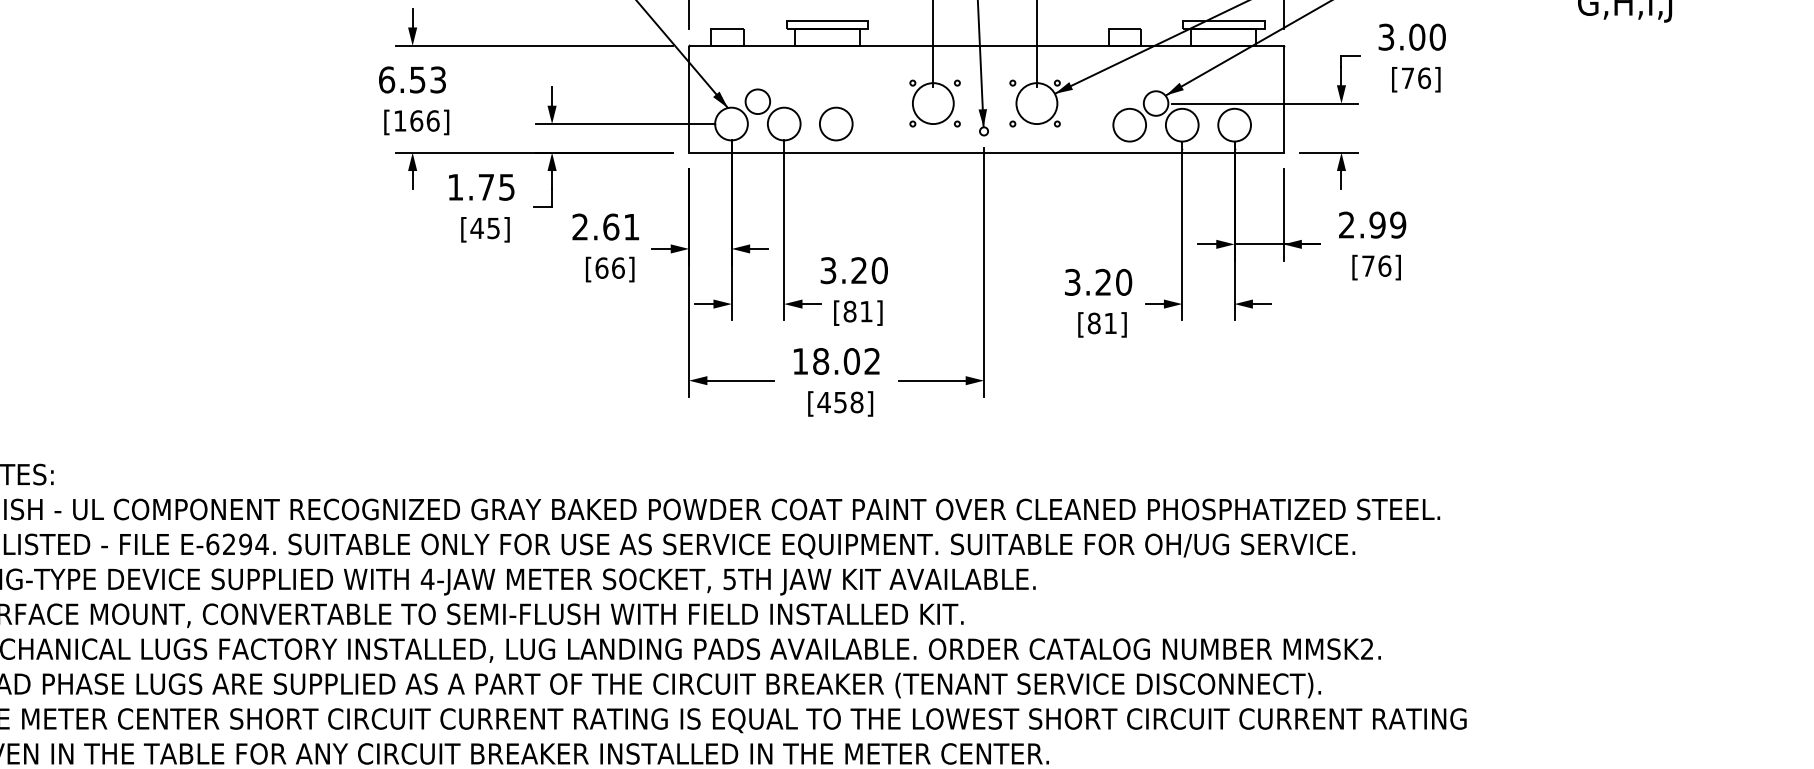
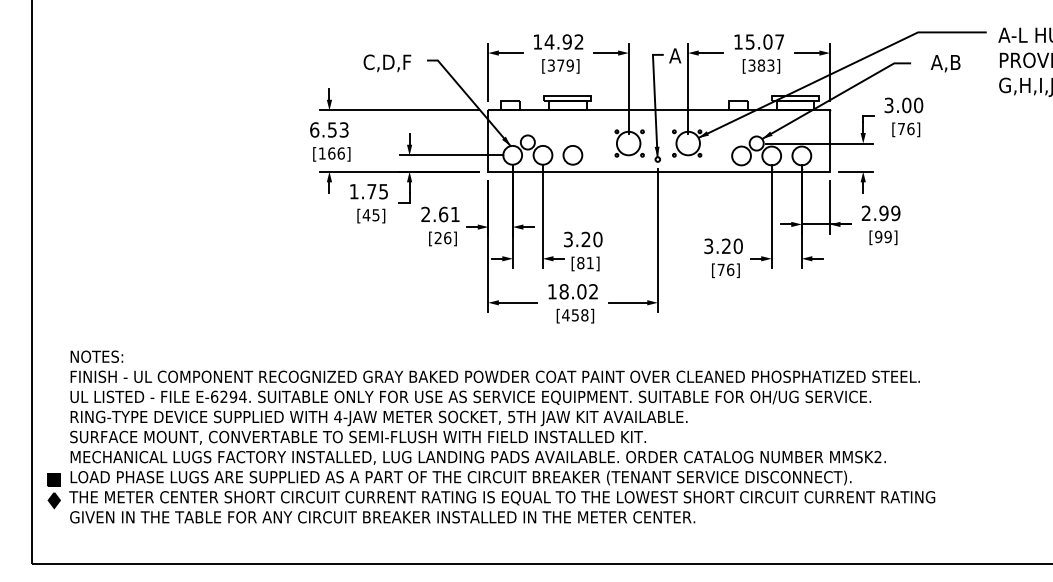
text: (1376, 265) -> (883, 236), [76] -> [99]
text: (600, 268) -> (437, 238), [66] -> [26]
text: (1101, 322) -> (725, 269), [81] -> [76]

